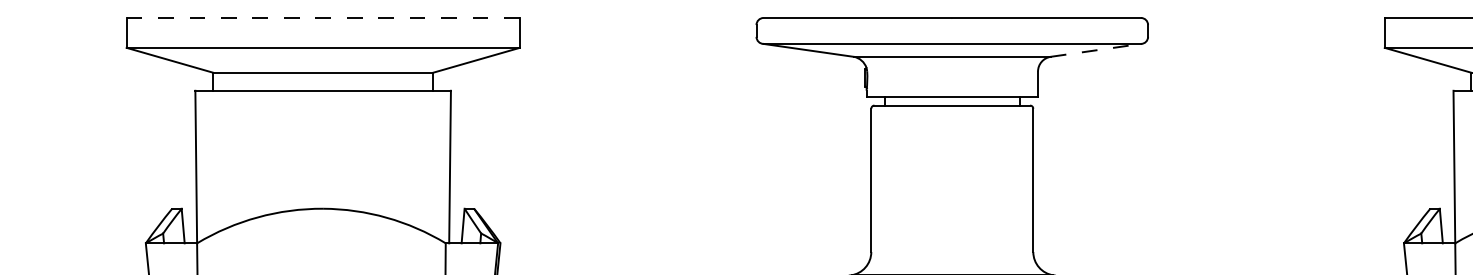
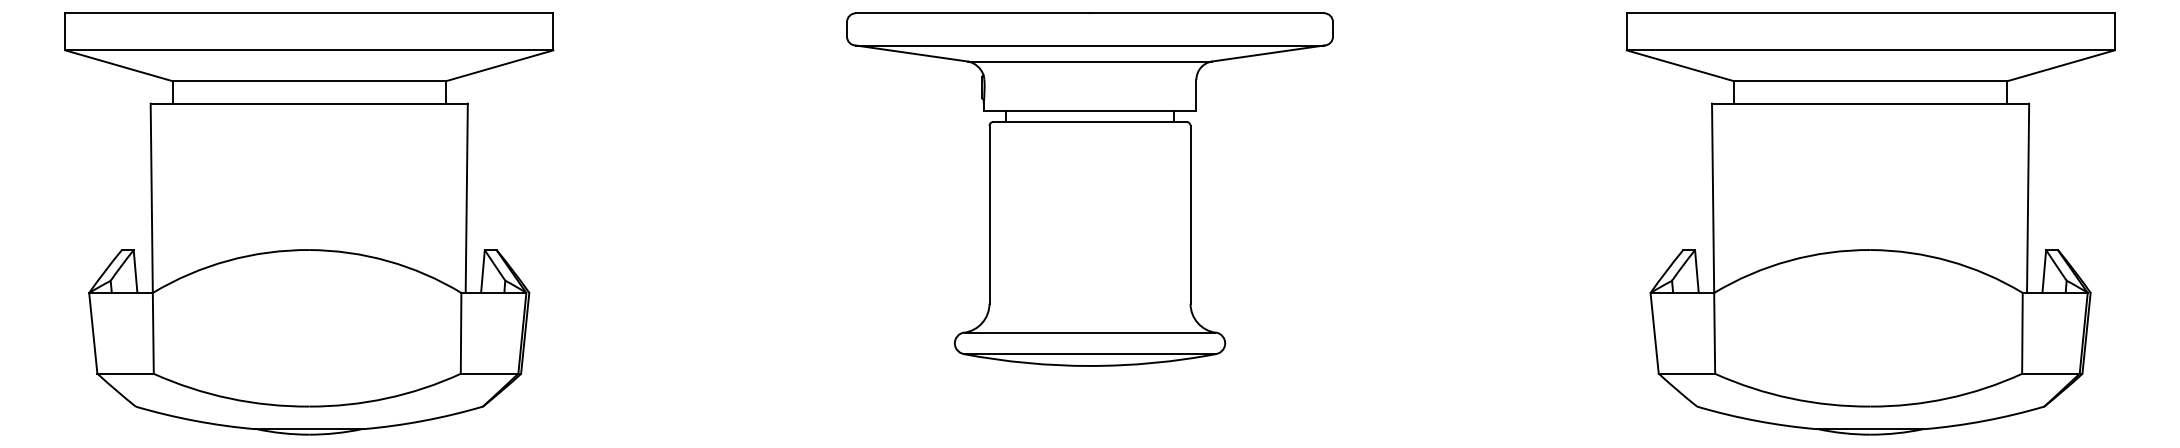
line: (323, 18) -> (309, 13), dashed -> solid
line: (1096, 50) -> (1268, 53), dashed -> solid

